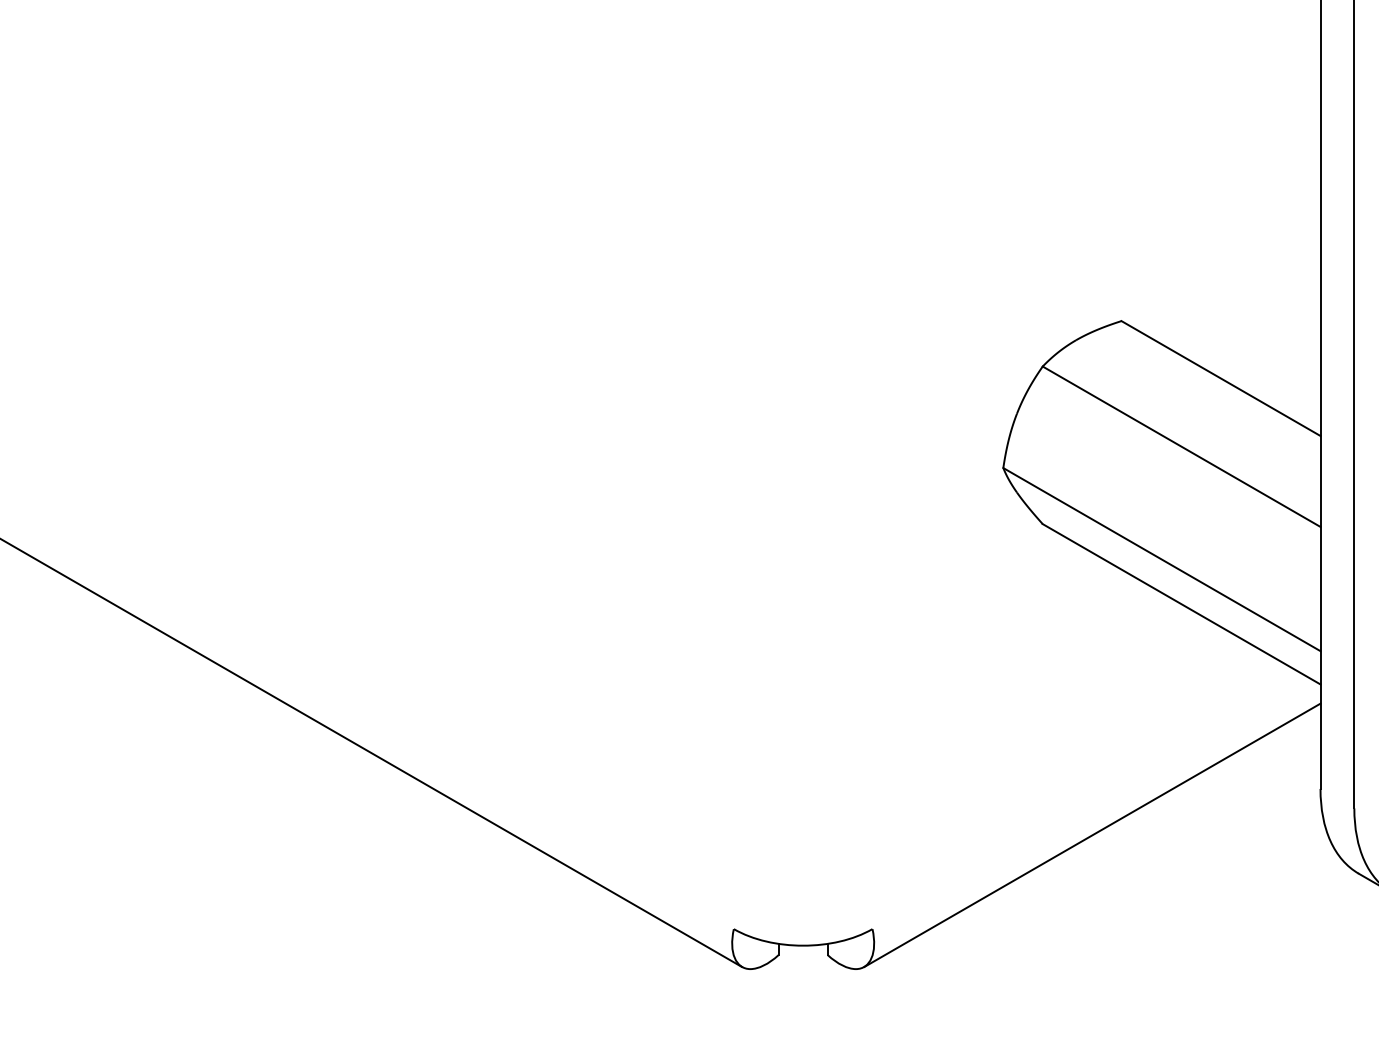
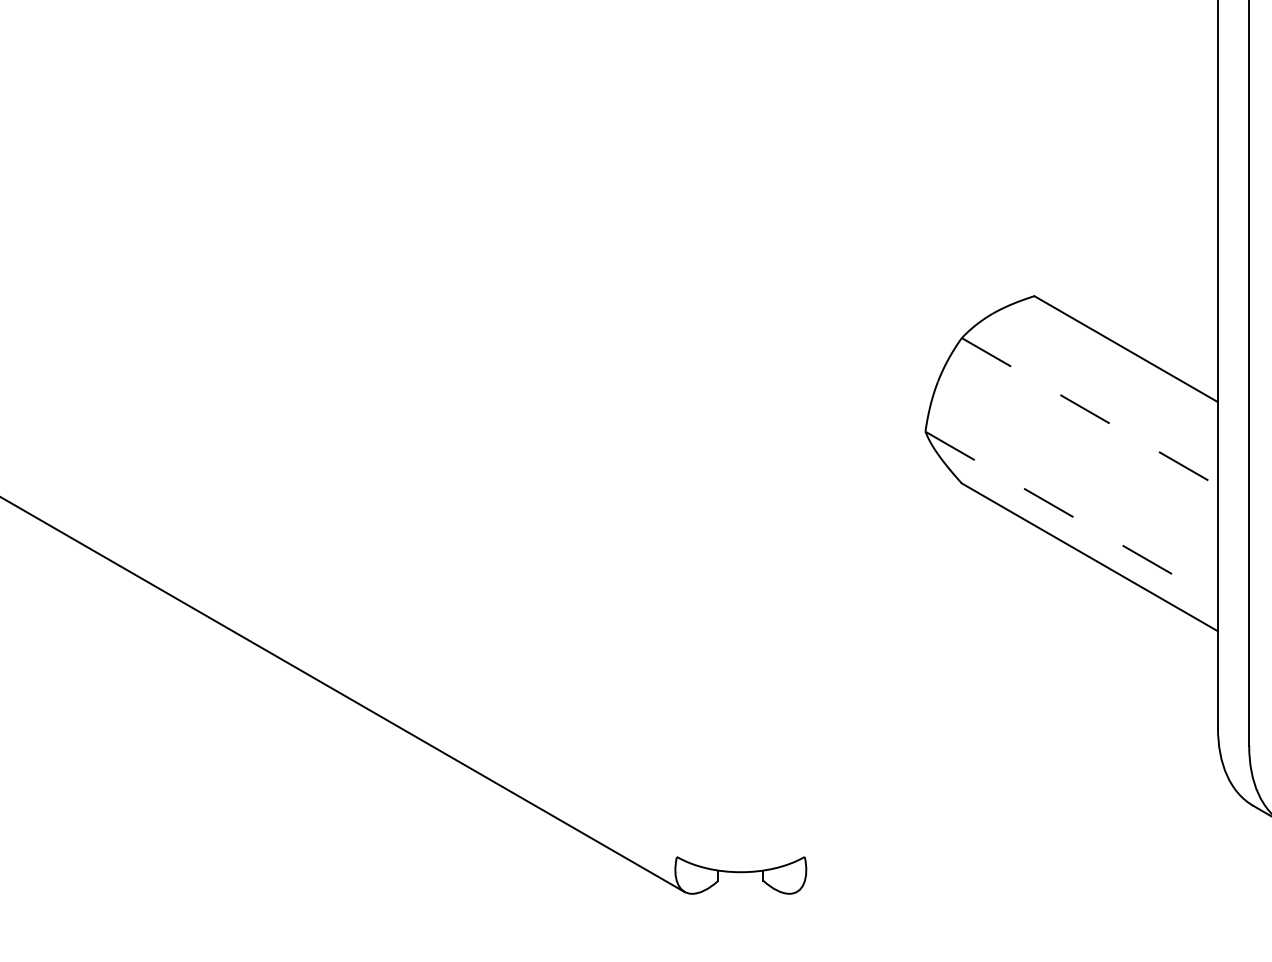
line: (1182, 446) -> (1090, 411), solid -> dashed
line: (1162, 559) -> (1072, 516), solid -> dashed
line: (1092, 834) -> (1007, 769), removed

